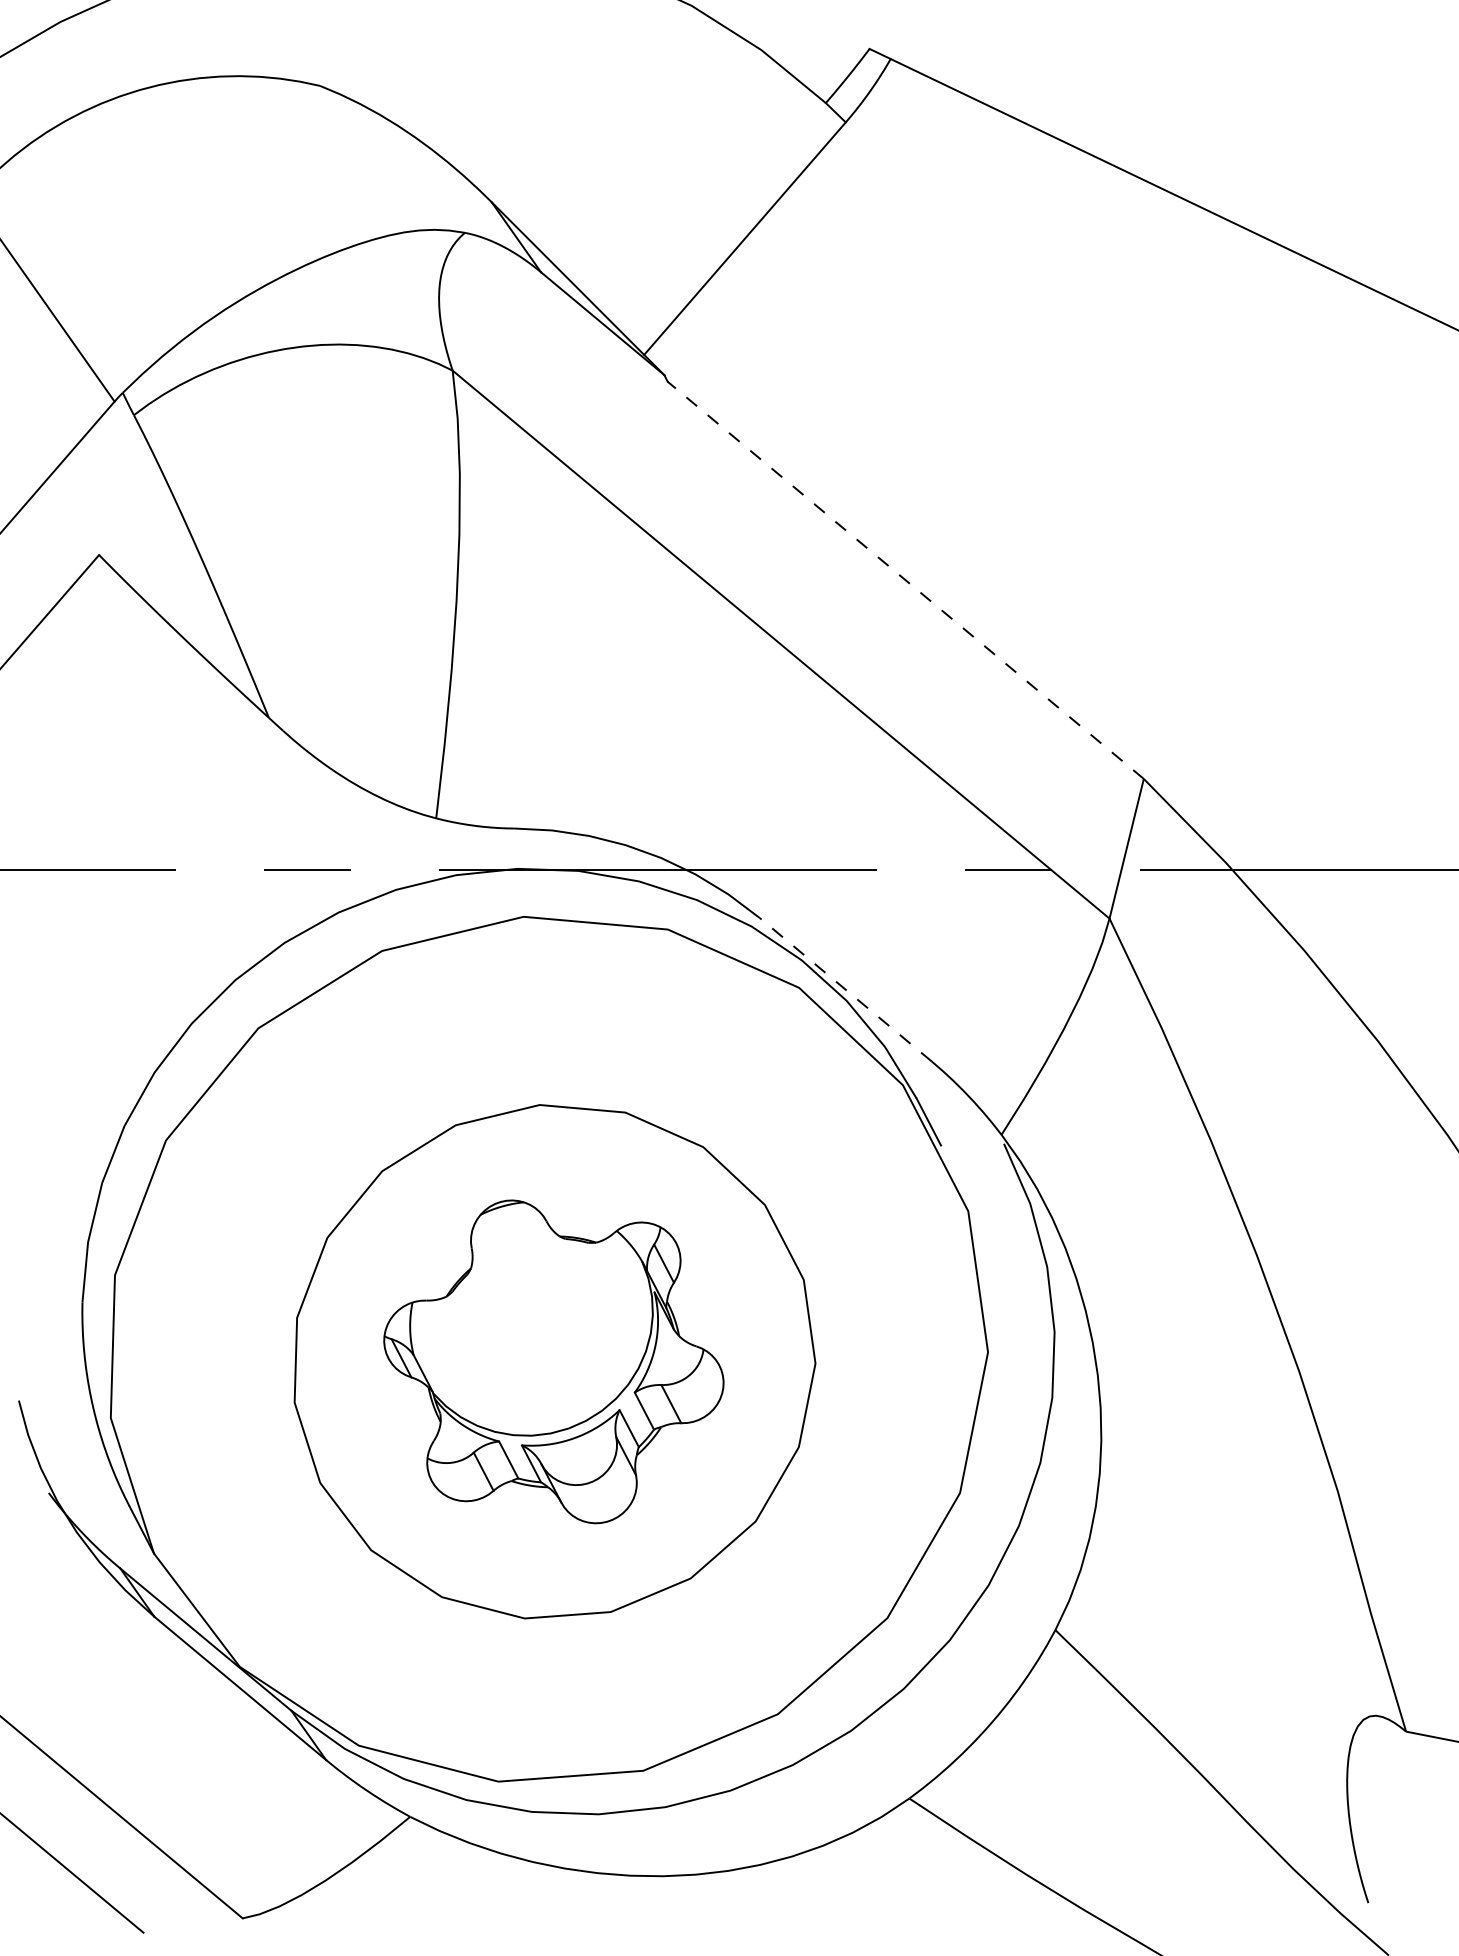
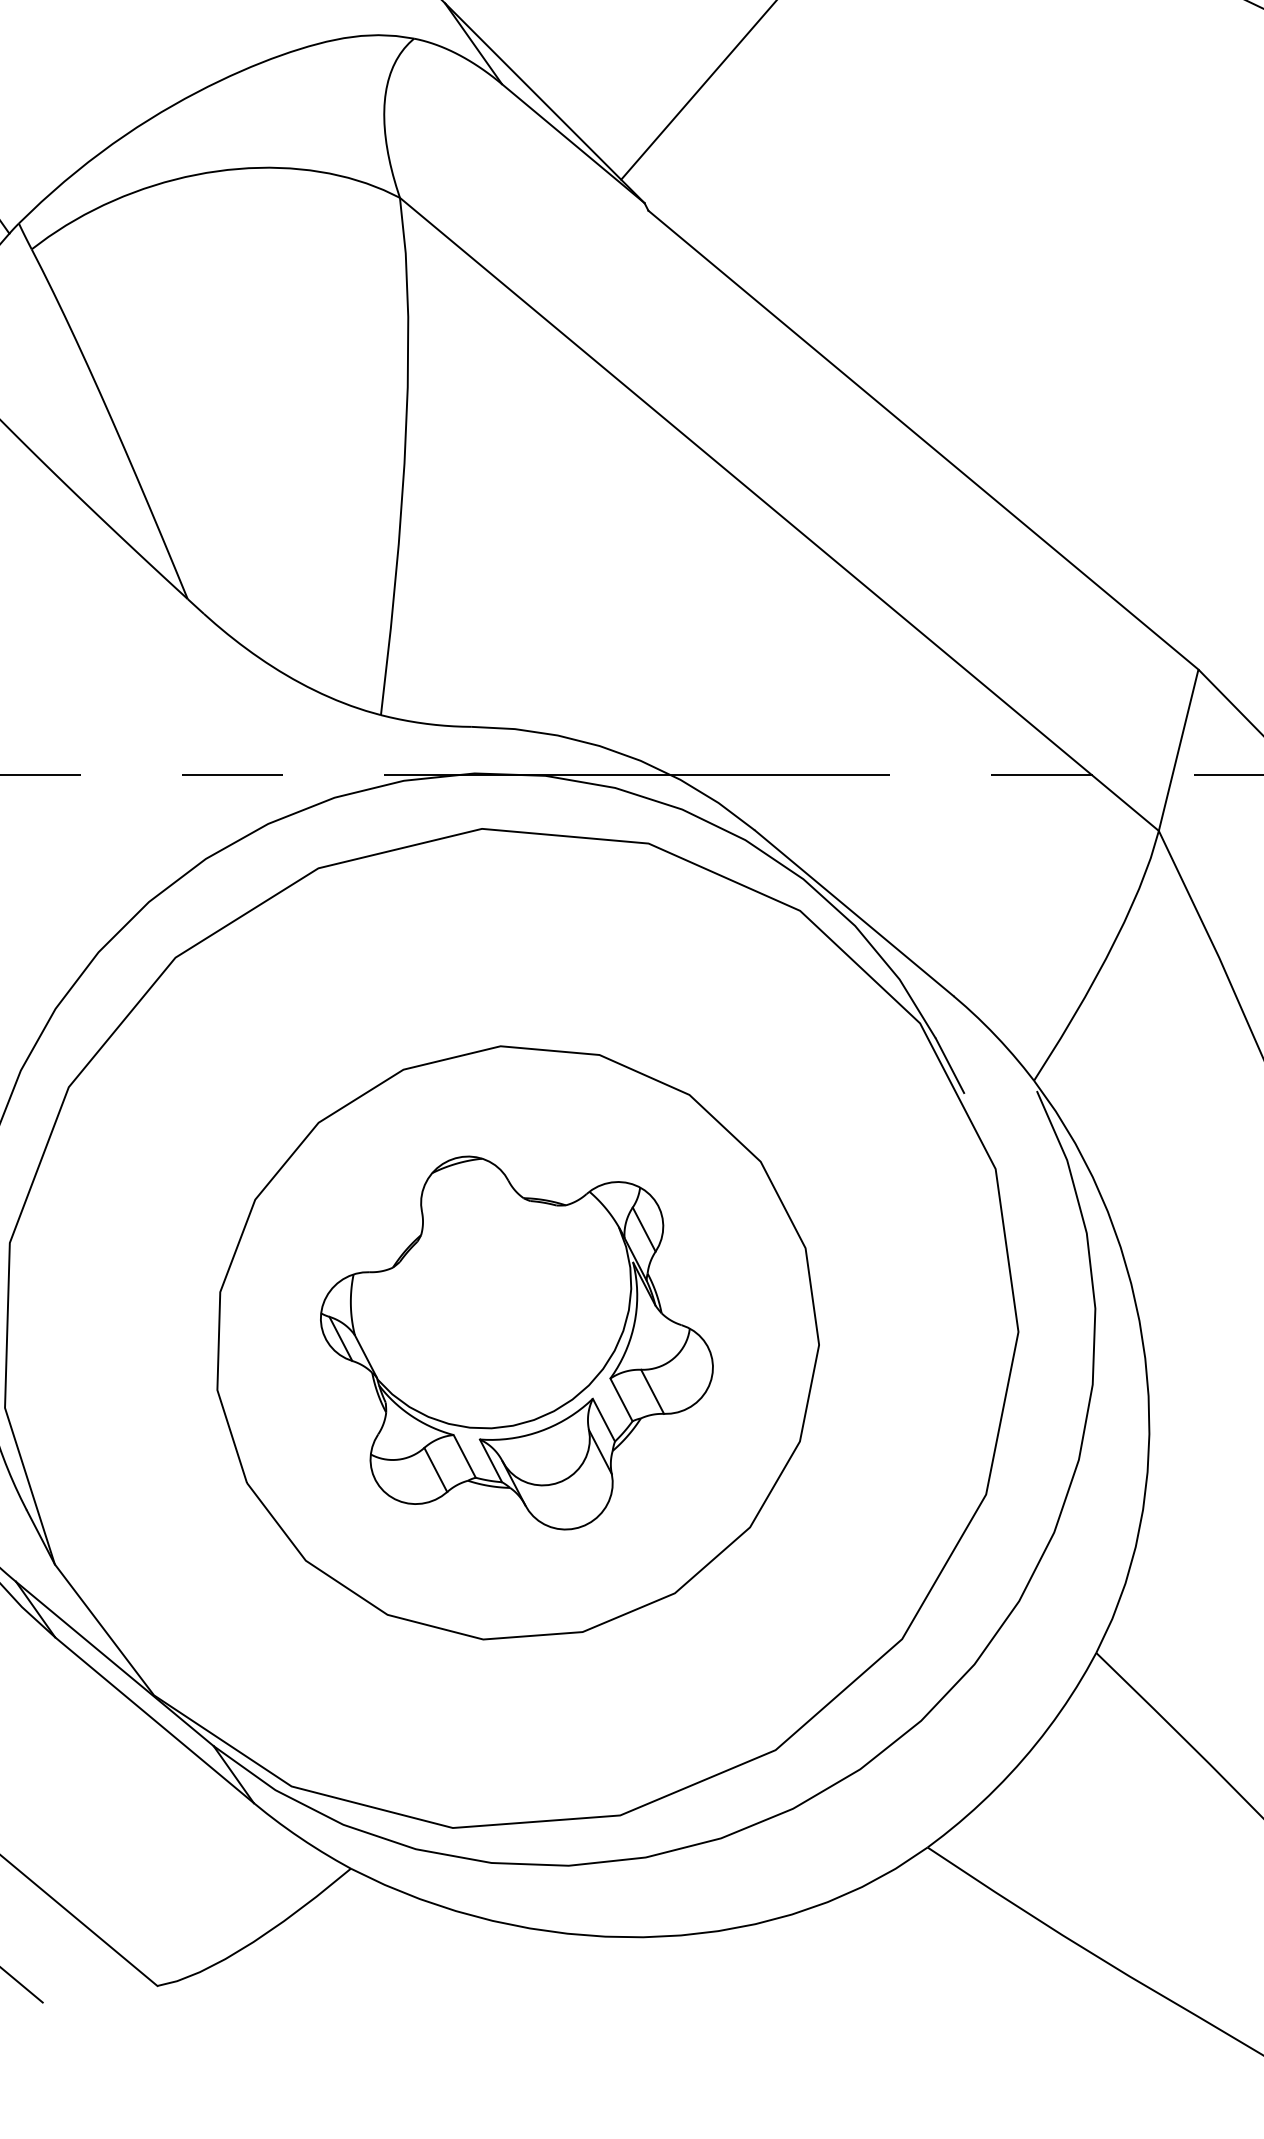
line: (905, 580) -> (923, 440), dashed -> solid
line: (845, 989) -> (853, 912), dashed -> solid

